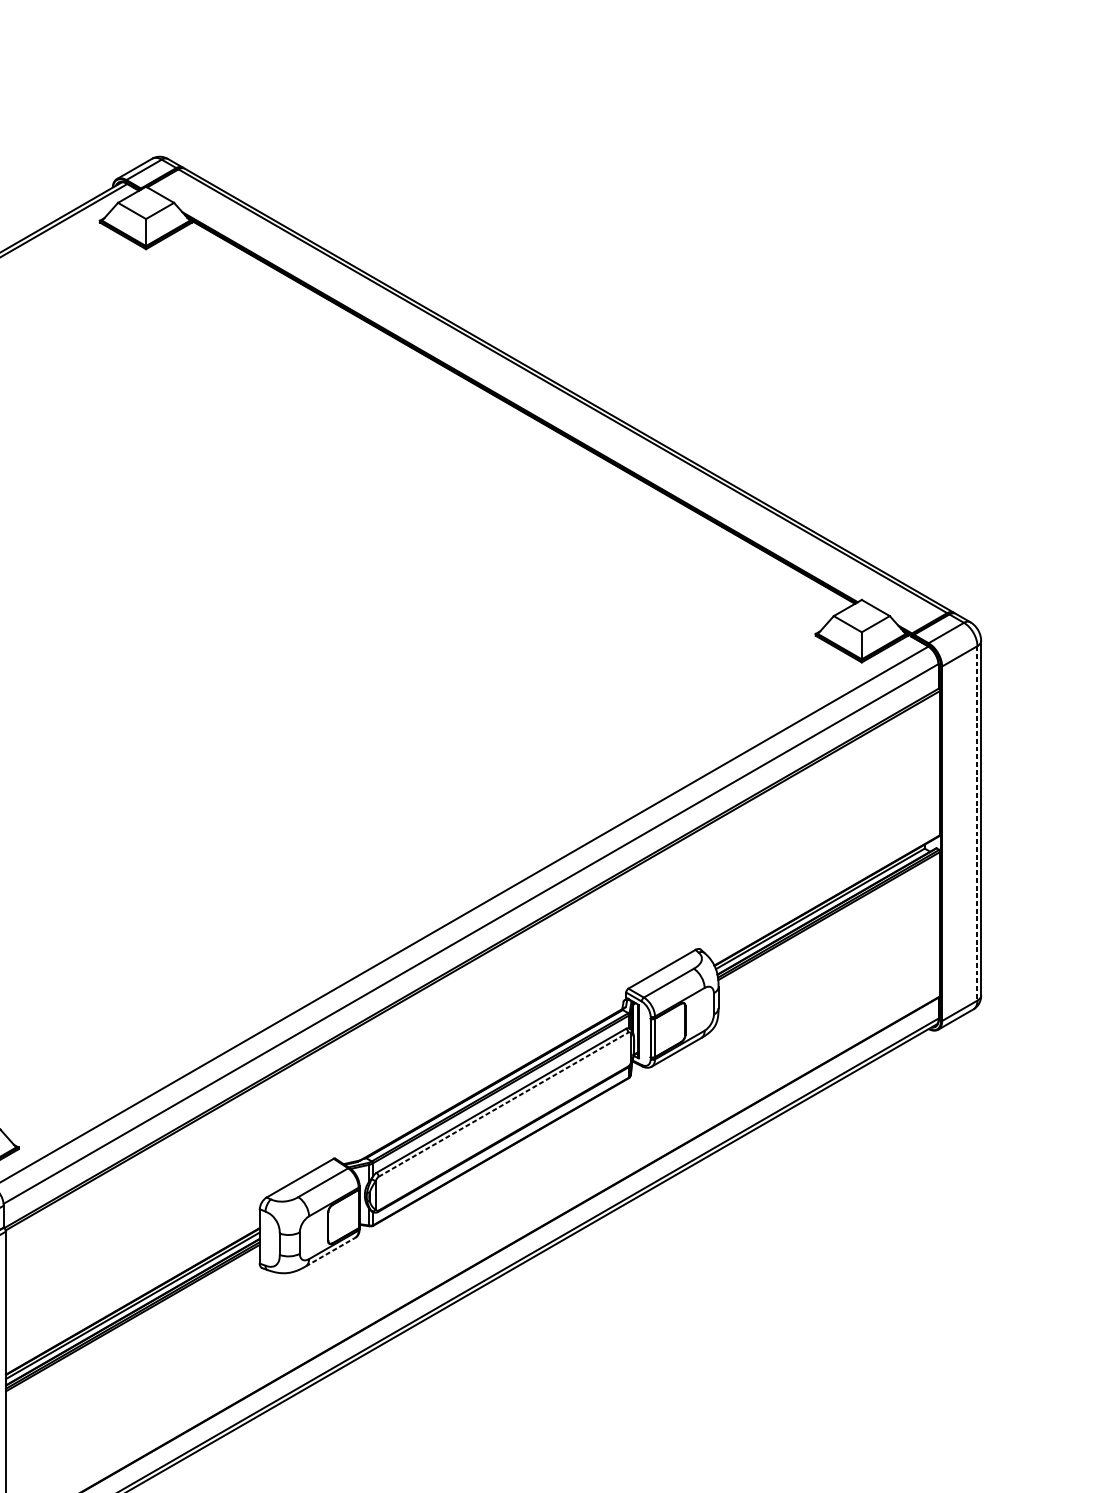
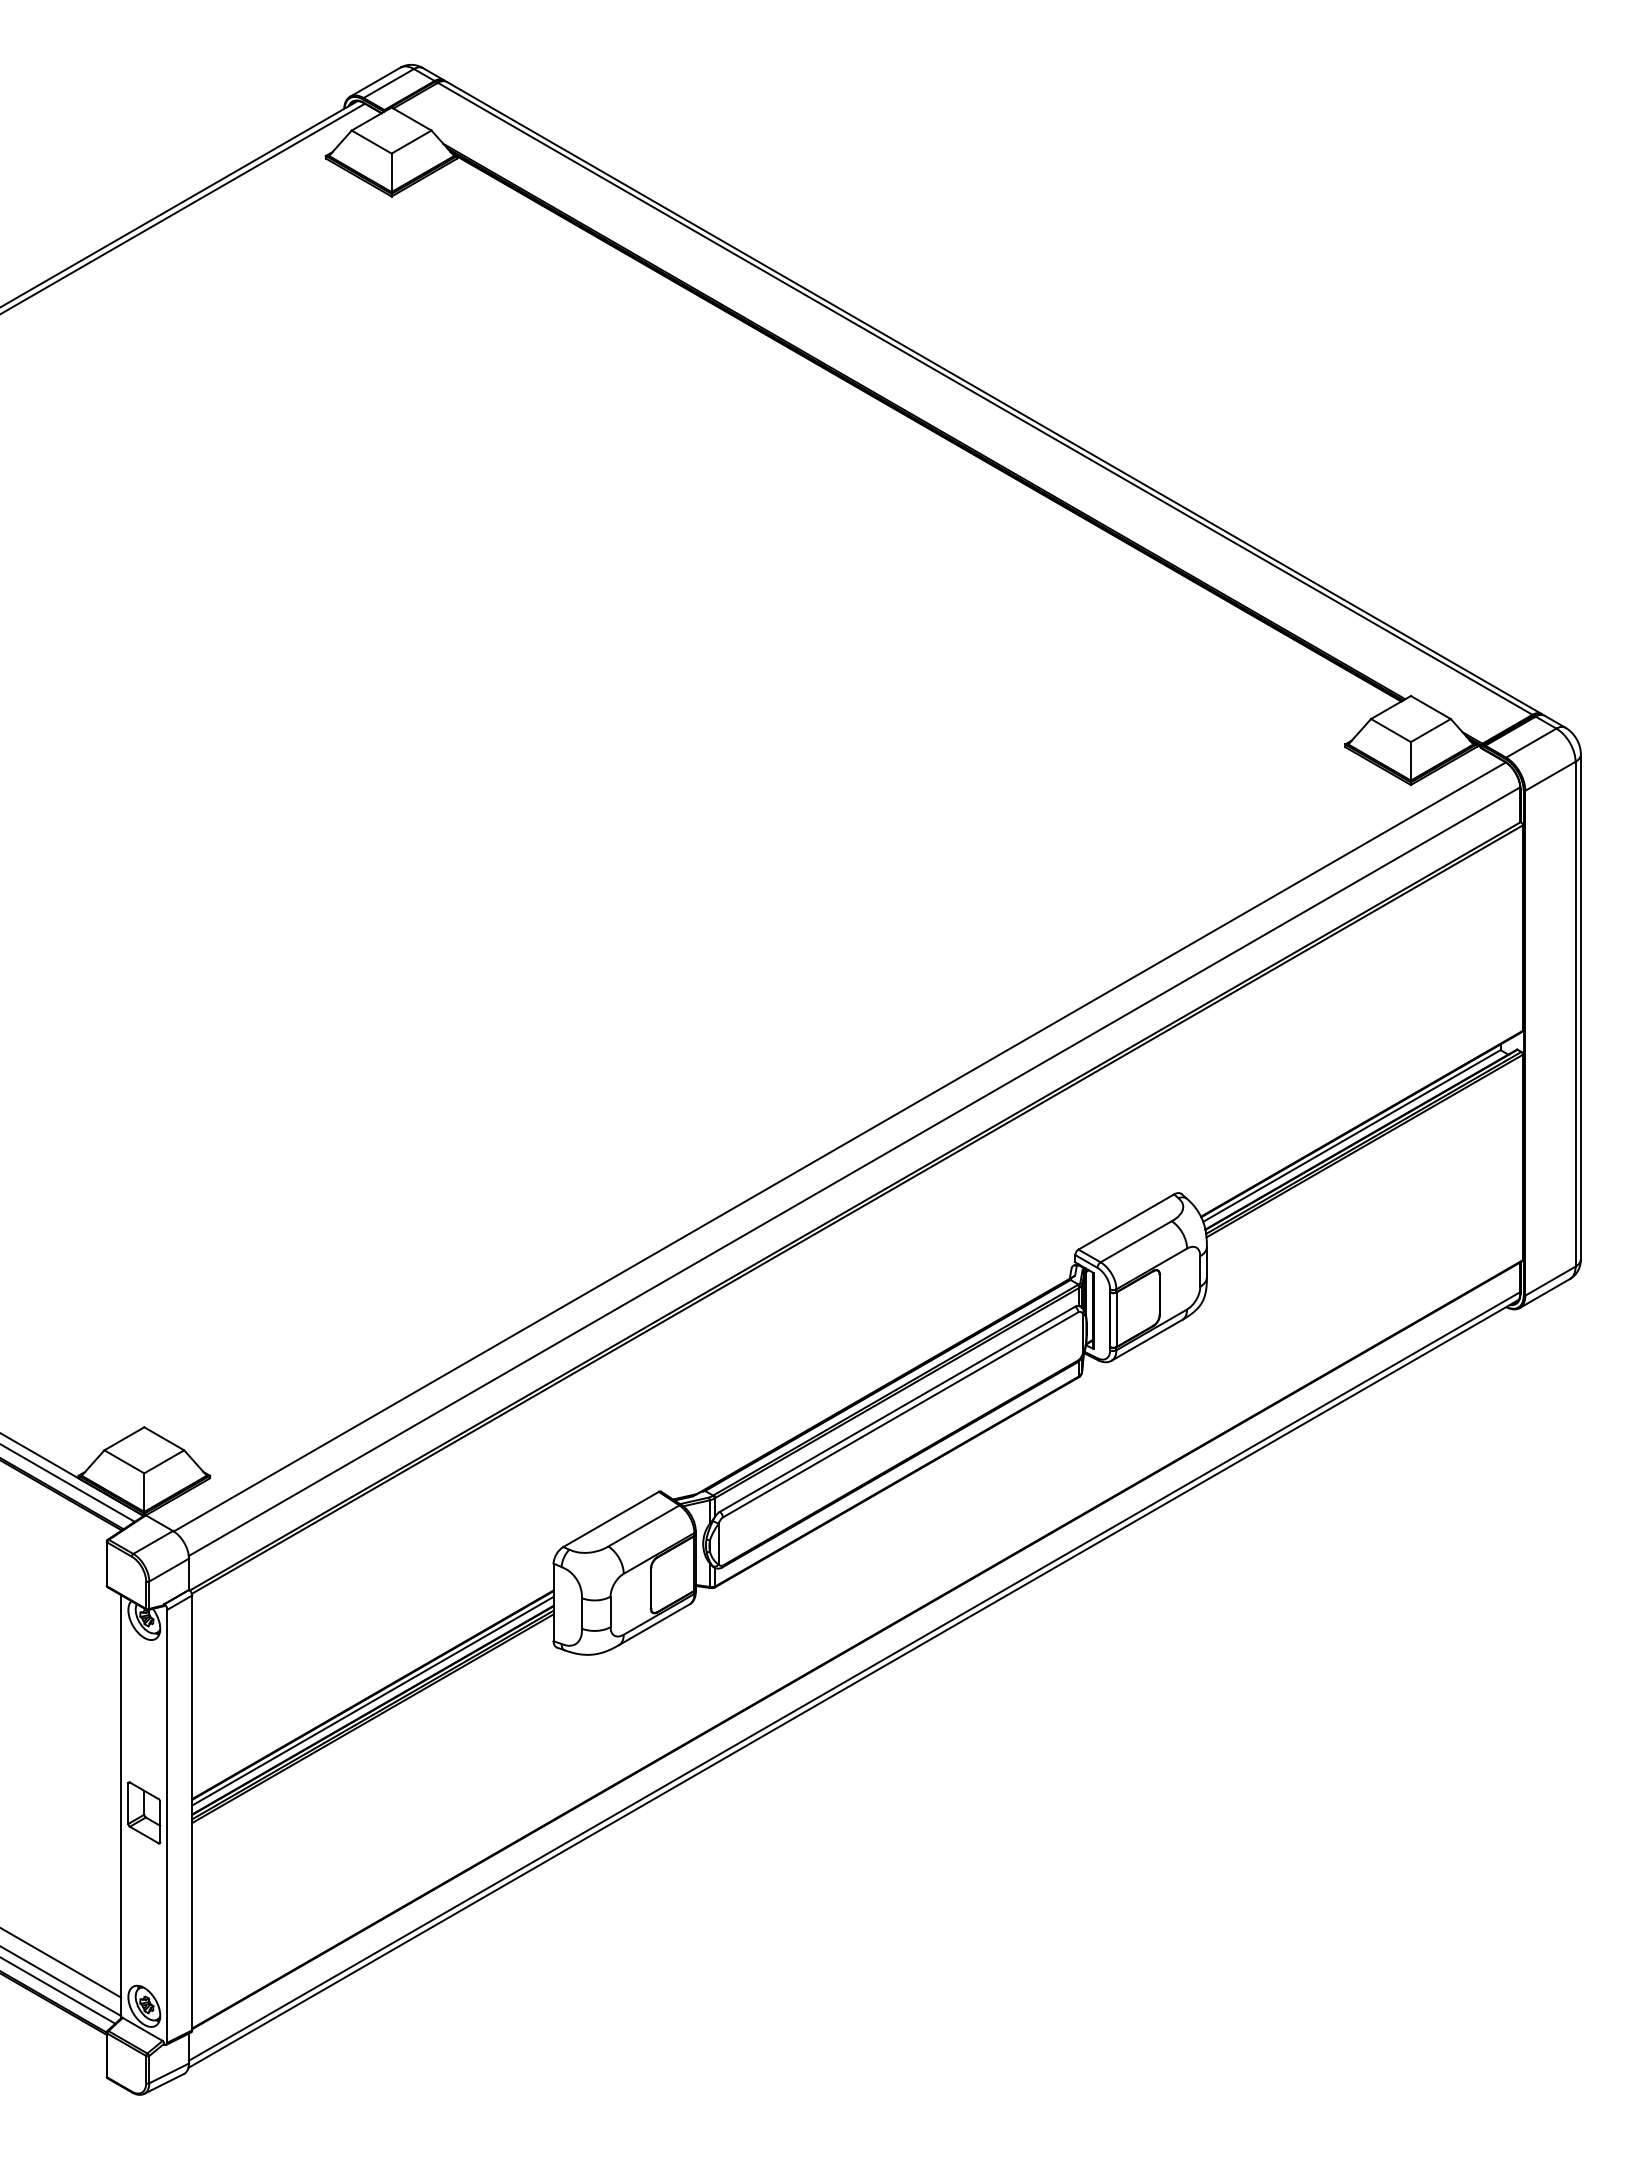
line: (977, 823) -> (1575, 1014), dashed -> solid
line: (504, 1104) -> (901, 1414), dashed -> solid
line: (330, 1251) -> (654, 1624), dashed -> solid

